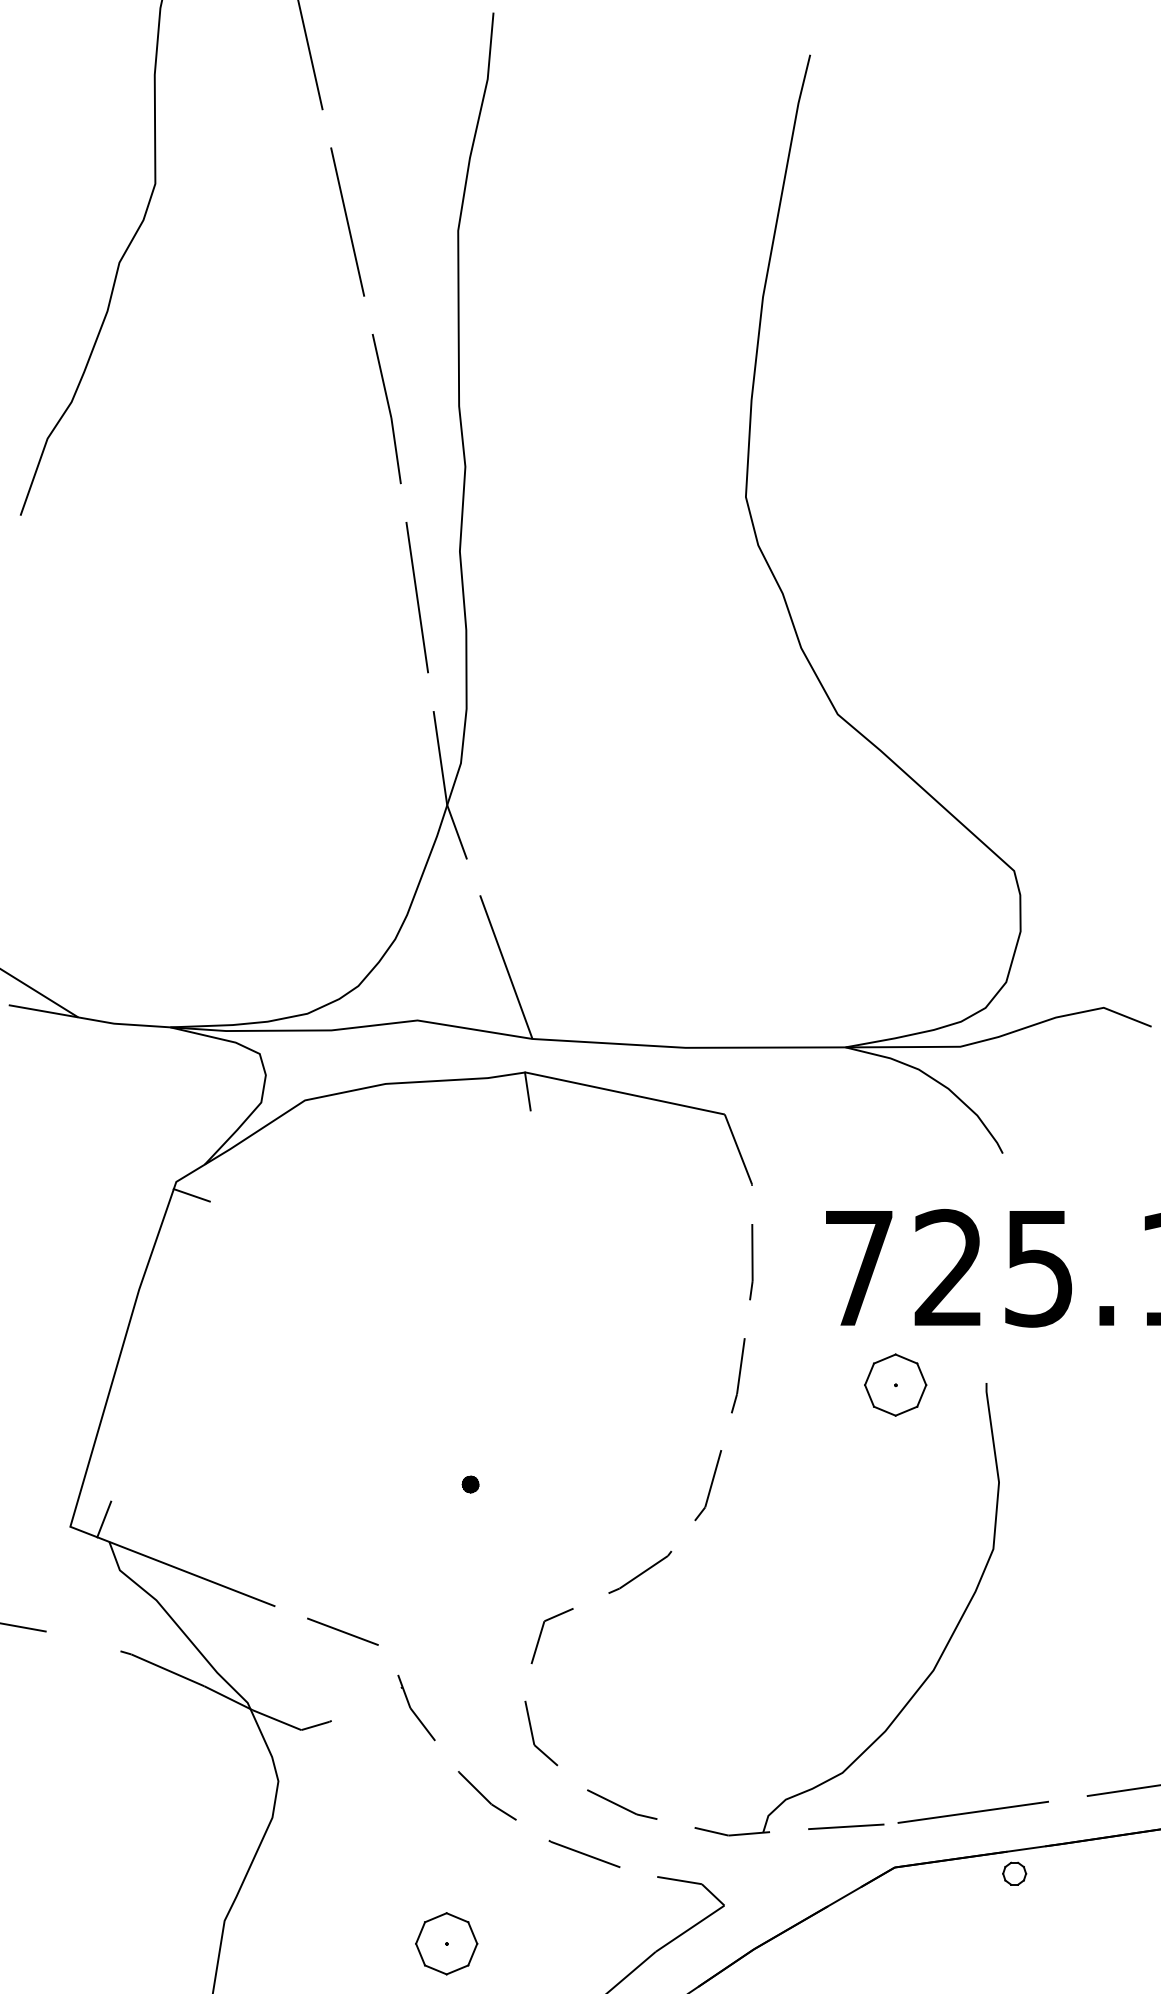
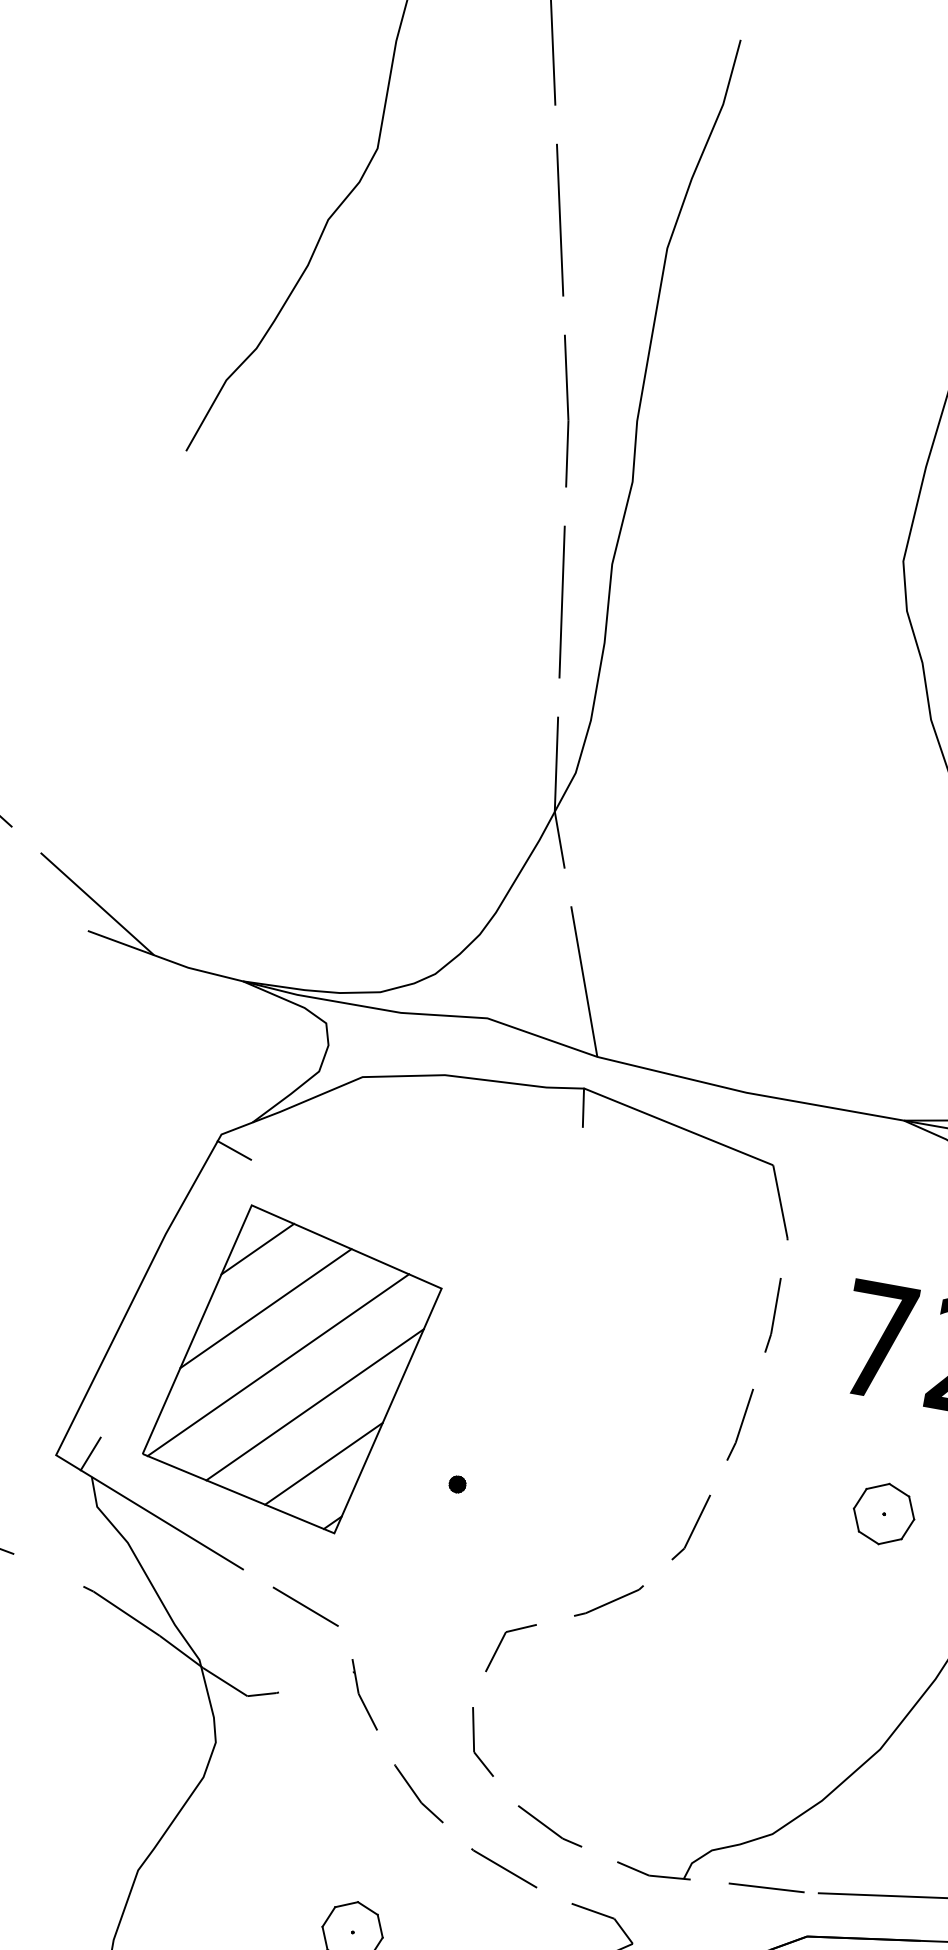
part: (895, 1384) -> (884, 1513), moved
part: (287, 1400) -> (292, 1369), added

